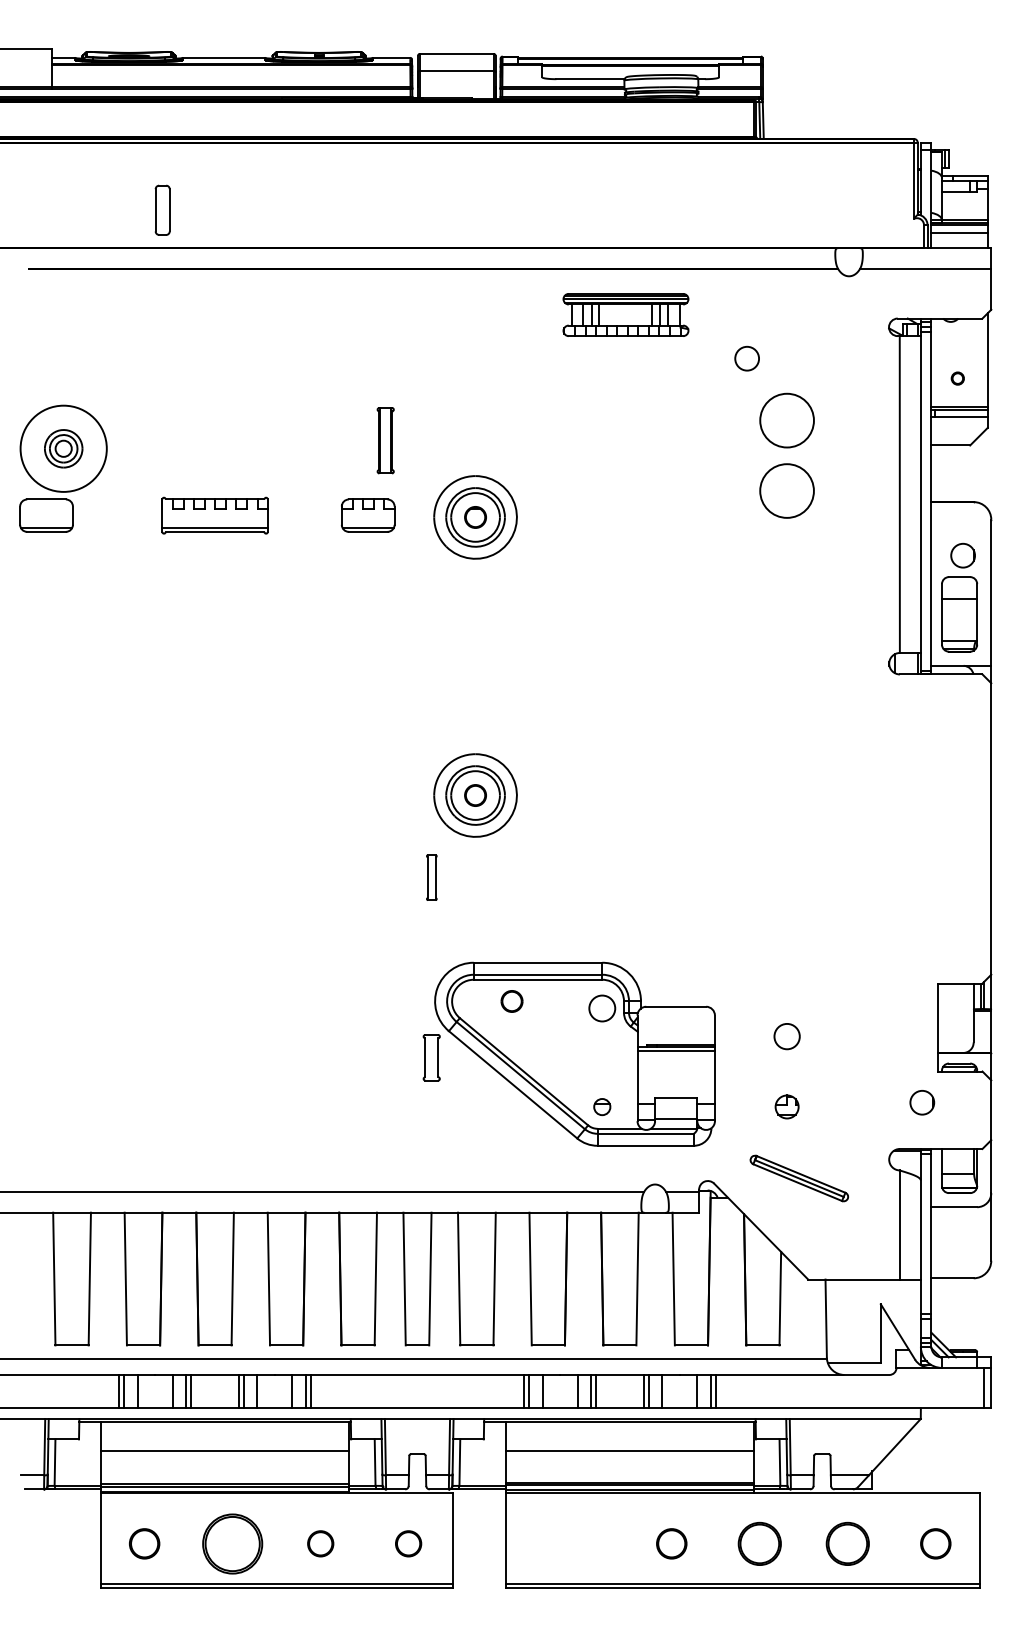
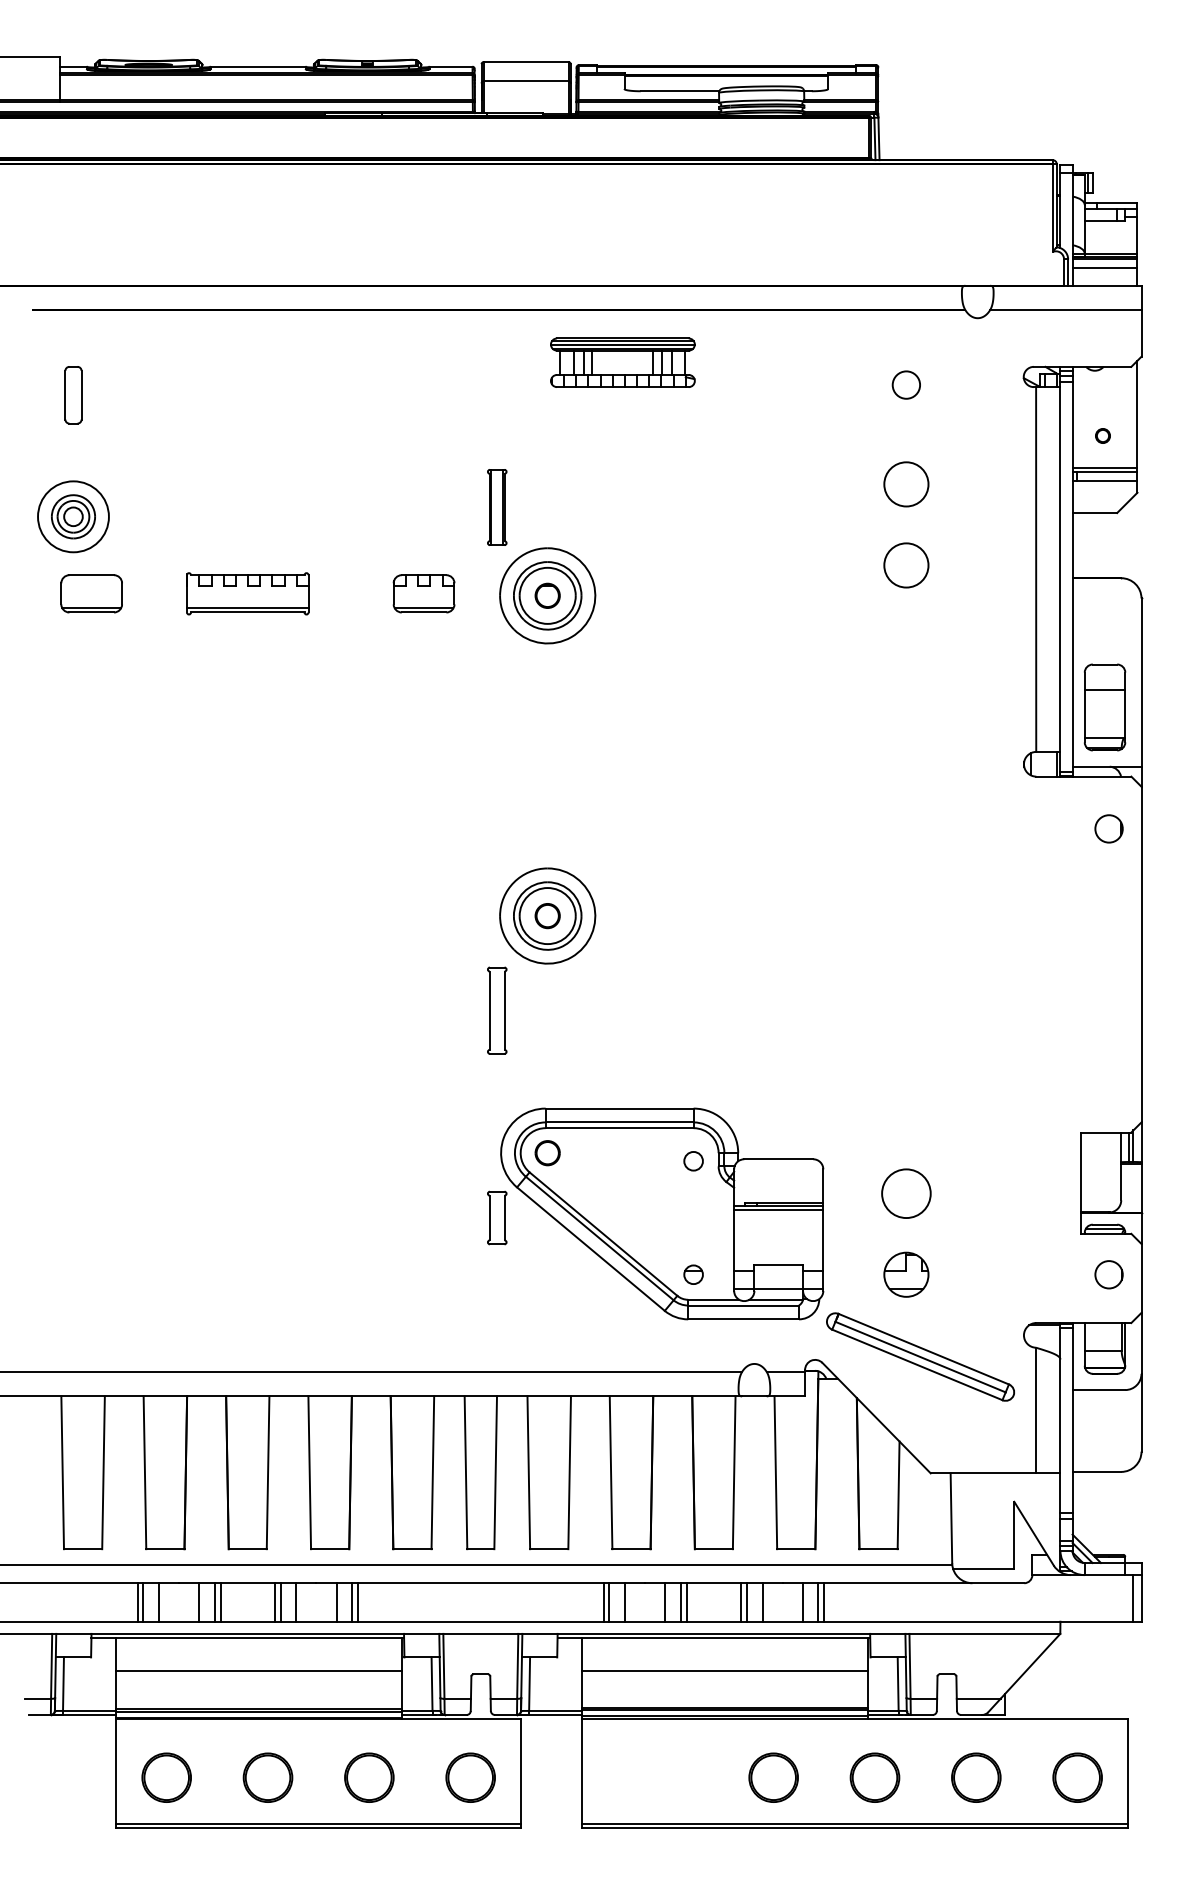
part: (162, 210) -> (73, 395), moved
part: (625, 314) -> (622, 362), moved
circle: (746, 358) -> (905, 384), moved
circle: (787, 420) -> (906, 484), size x0.71
part: (385, 440) -> (497, 507), moved
circle: (63, 448) -> (73, 516), size x0.71
circle: (787, 491) -> (906, 565), size x0.71
part: (46, 515) -> (91, 593), moved
circle: (962, 555) -> (1108, 828), moved
part: (431, 877) -> (497, 1010), size x1.67
part: (511, 1001) -> (547, 1153), moved
circle: (602, 1007) -> (693, 1160), size x0.62
circle: (787, 1036) -> (906, 1193), size x1.67
circle: (921, 1102) -> (1108, 1274), moved
part: (787, 1106) -> (906, 1274), size x1.67
part: (799, 1178) -> (920, 1356), size x1.67
part: (144, 1543) -> (166, 1777), size x1.43
part: (232, 1543) -> (267, 1777), size x0.71
part: (320, 1543) -> (369, 1777), size x1.67
part: (408, 1543) -> (470, 1777), size x1.67
part: (671, 1543) -> (773, 1777), size x1.43
part: (935, 1543) -> (1077, 1777), size x1.43

